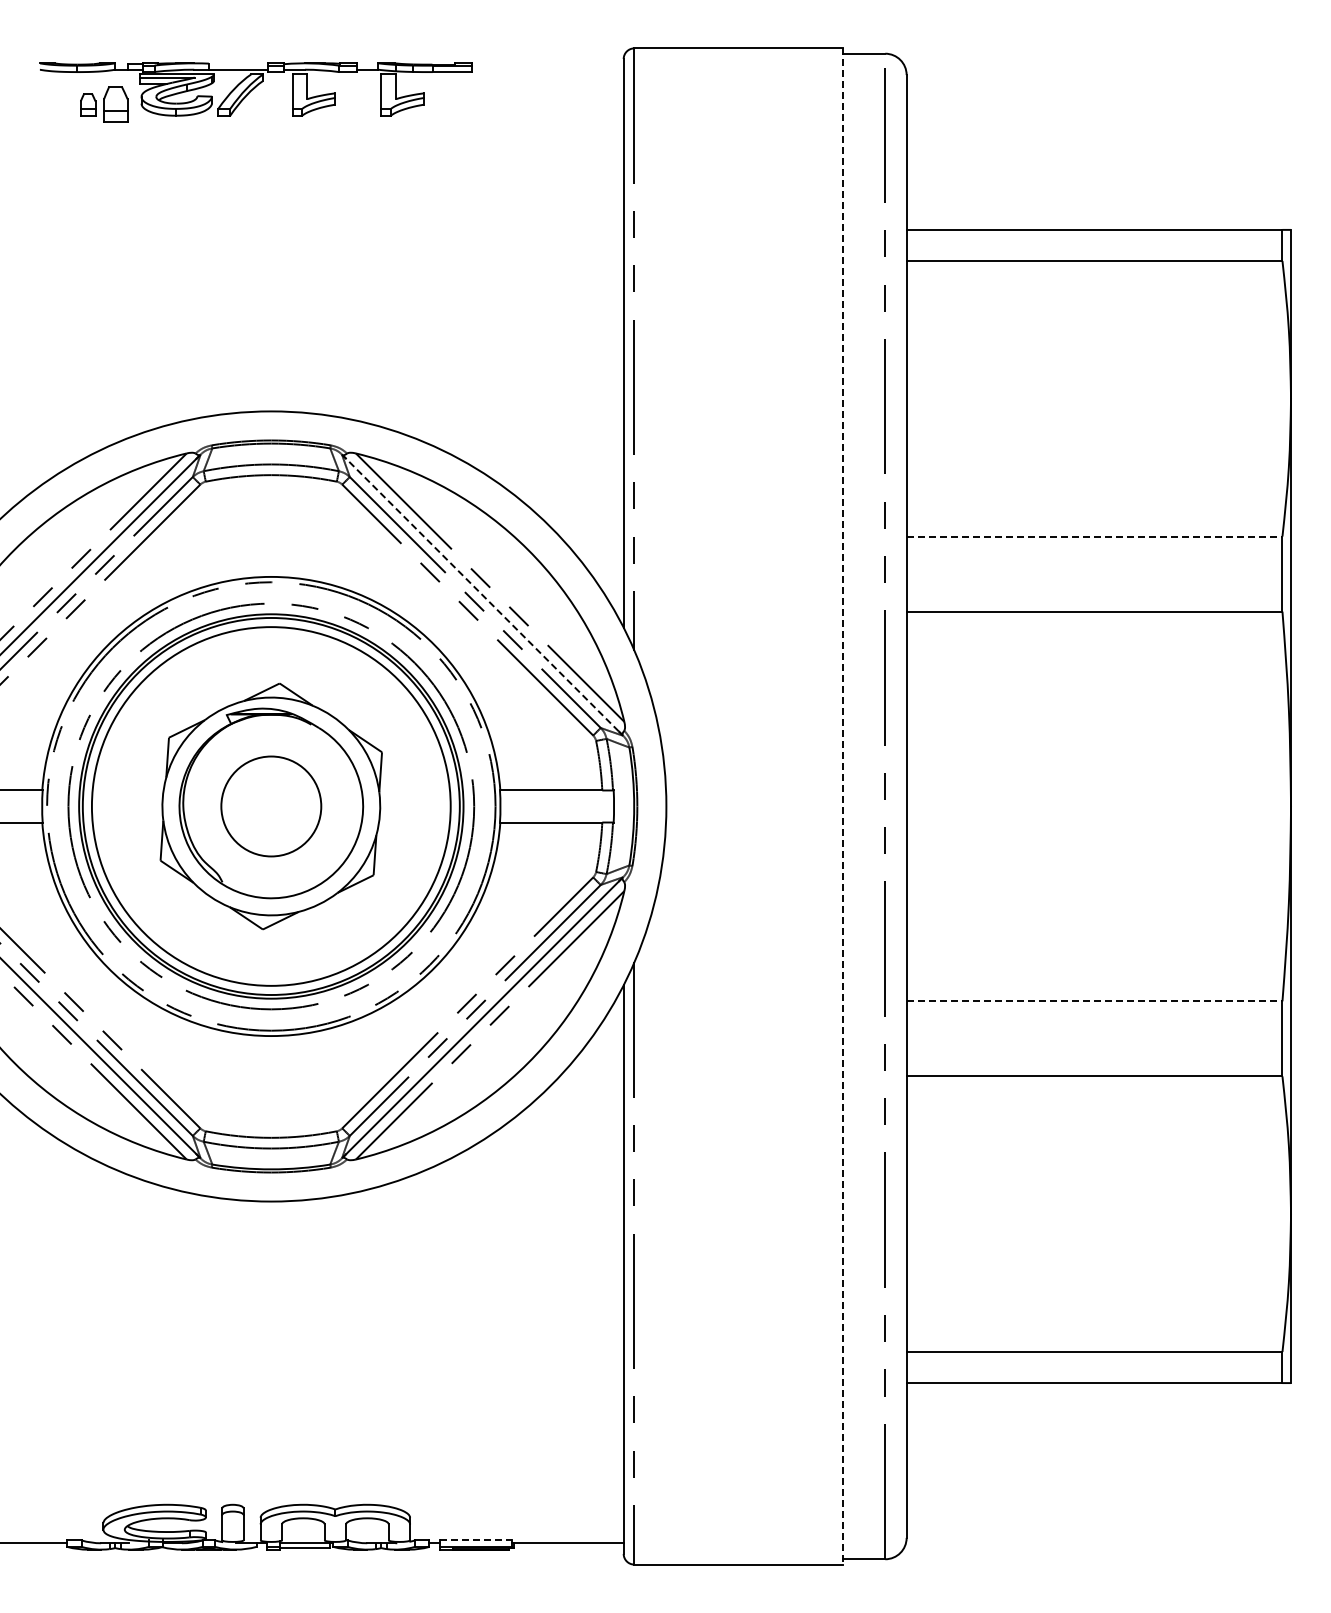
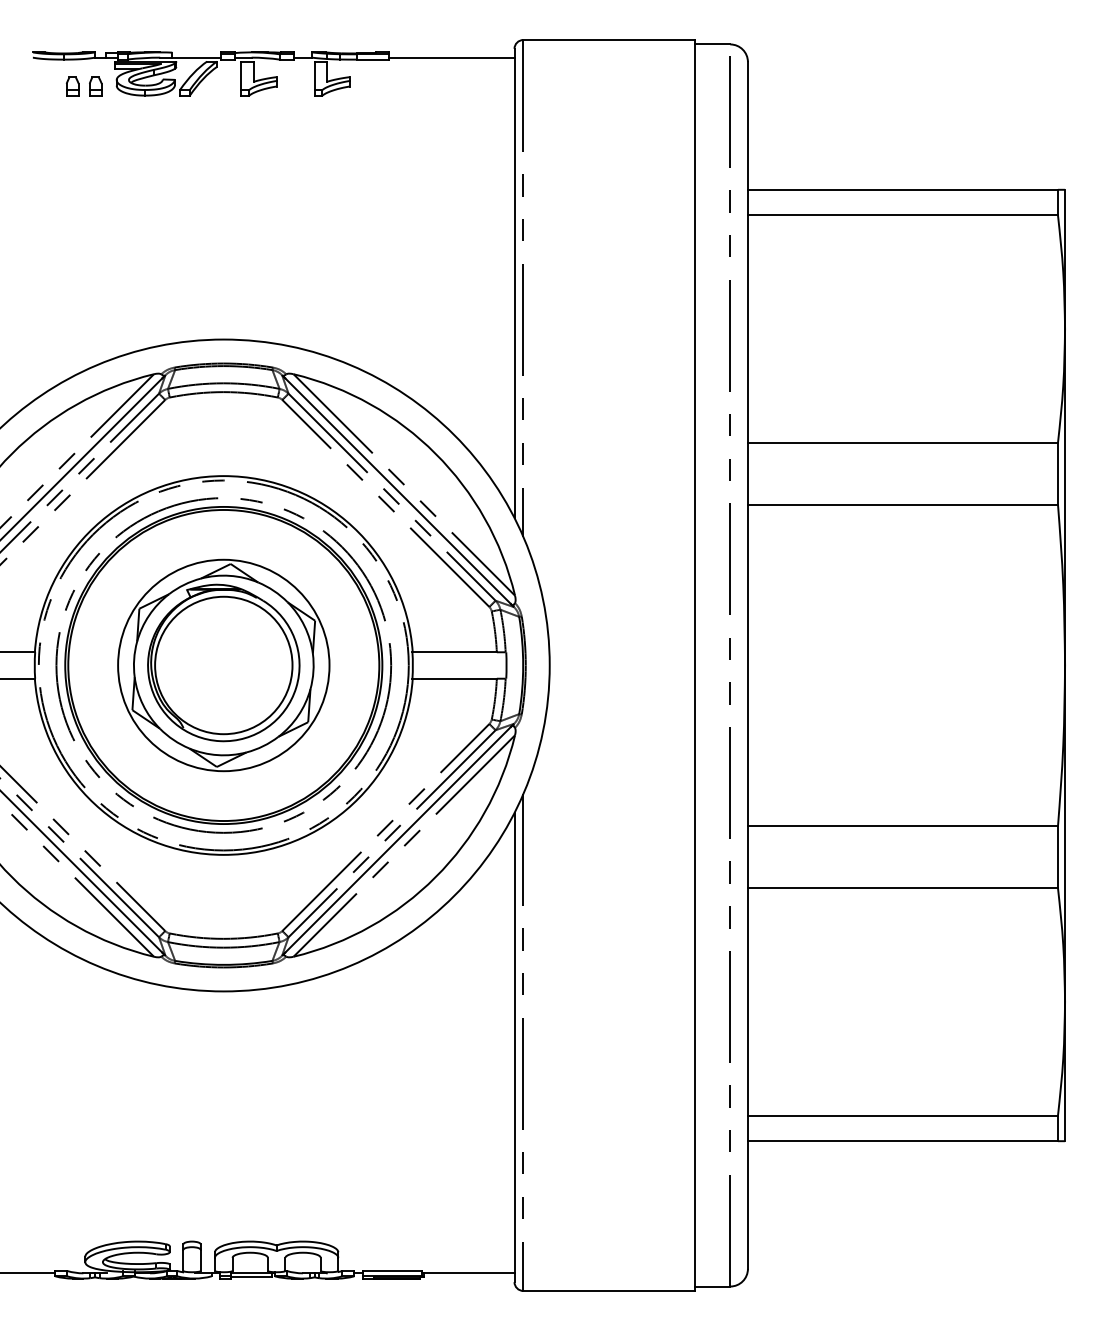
line: (547, 69) -> (451, 57), added
part: (116, 104) -> (96, 86), size x0.62
line: (1094, 536) -> (902, 442), dashed -> solid
line: (482, 594) -> (398, 490), dashed -> solid
circle: (271, 806) -> (223, 665), size x0.71
circle: (271, 806) -> (223, 665), size x1.67
line: (842, 806) -> (695, 665), dashed -> solid
line: (1094, 1001) -> (902, 826), dashed -> solid
line: (476, 1540) -> (393, 1271), dashed -> solid

